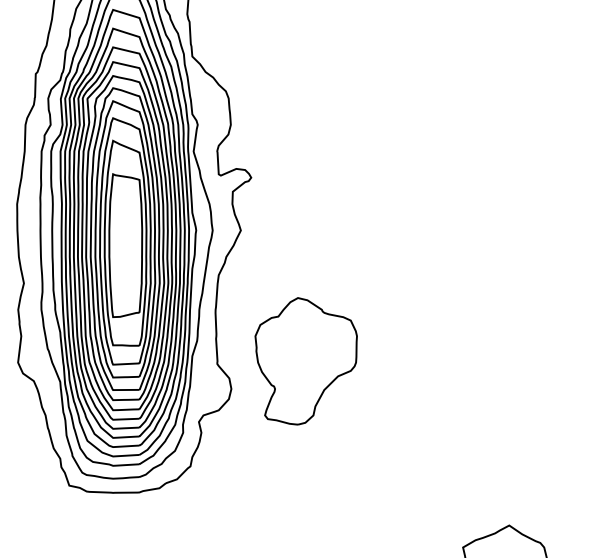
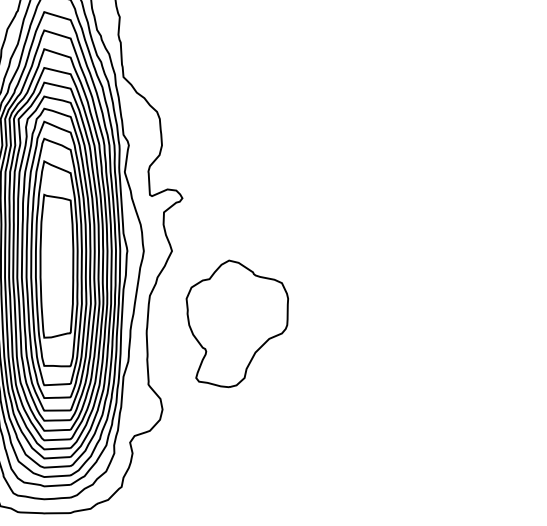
part: (305, 361) -> (236, 324), moved

